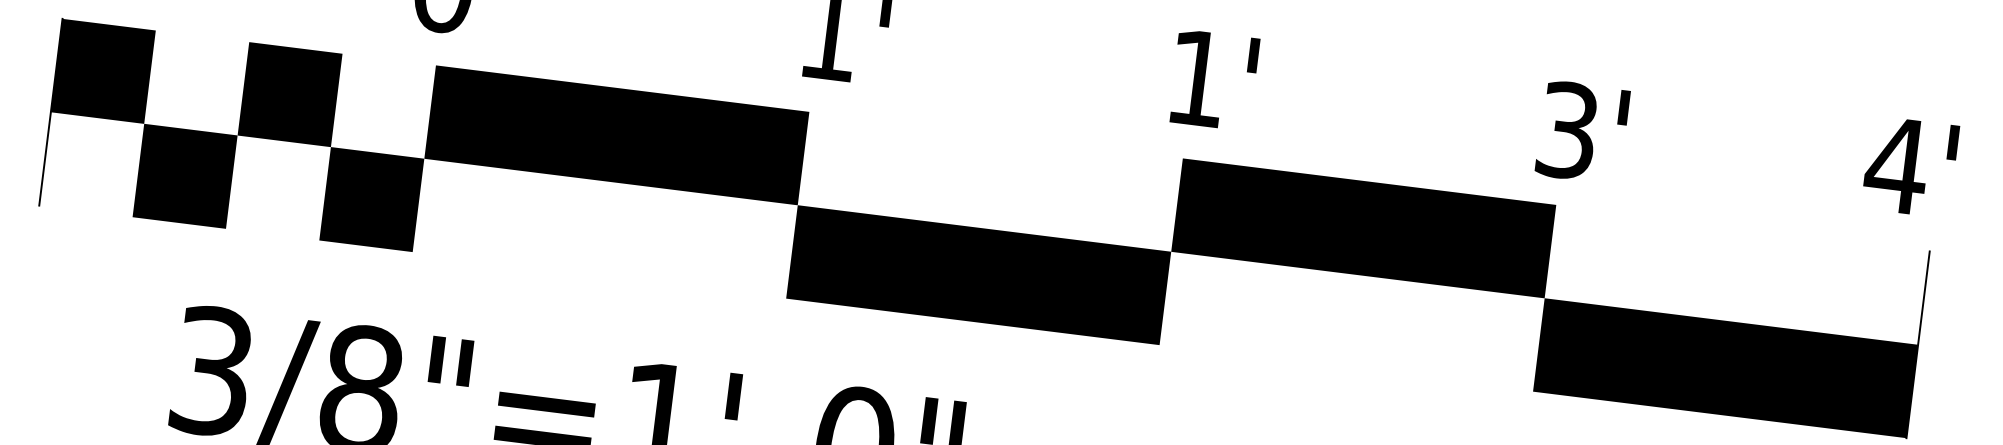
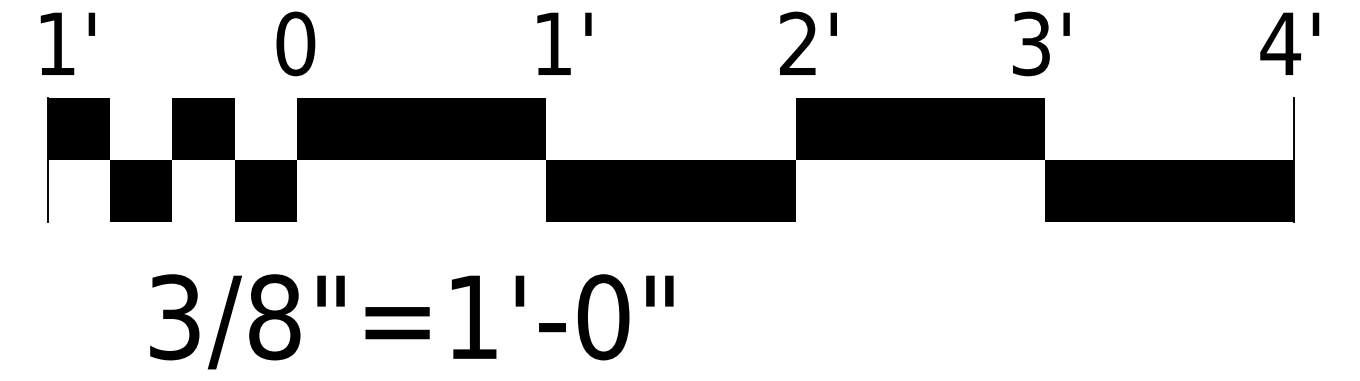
text: (1197, 76) -> (798, 42), 1' -> 2'
text: (1582, 131) -> (1041, 43), moved
text: (1910, 166) -> (1289, 43), moved

